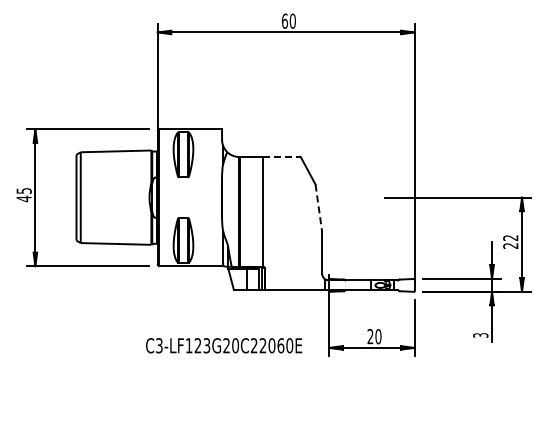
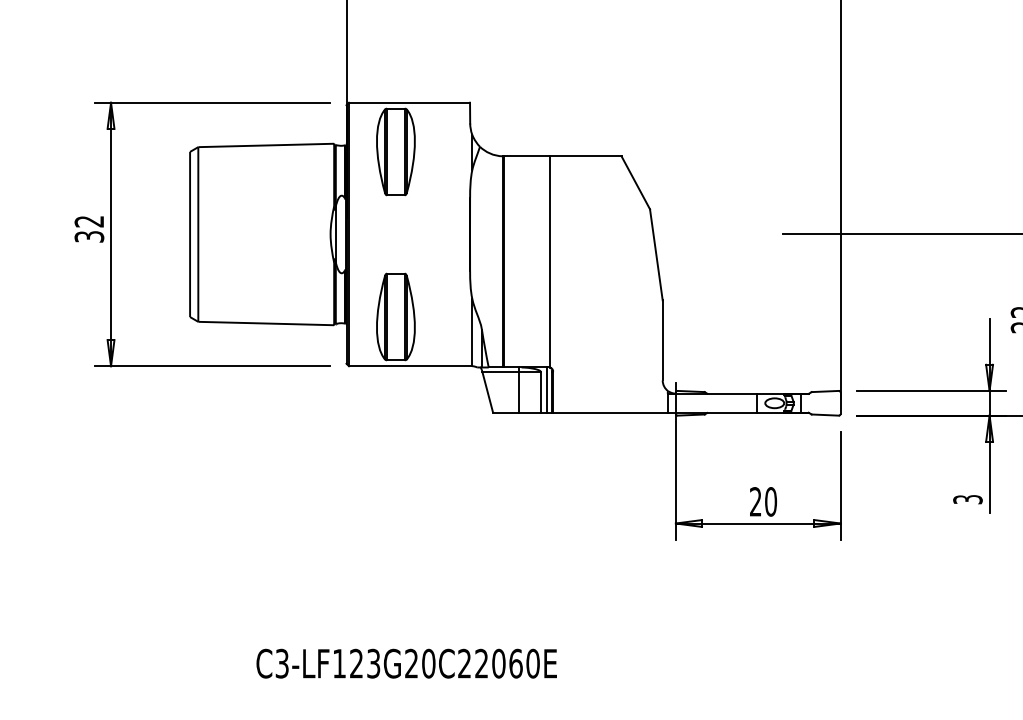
line: (282, 157) -> (586, 157), dashed -> solid
text: (23, 195) -> (88, 230), 45 -> 32
line: (318, 208) -> (655, 255), dashed -> solid
text: (224, 345) -> (407, 663), moved

